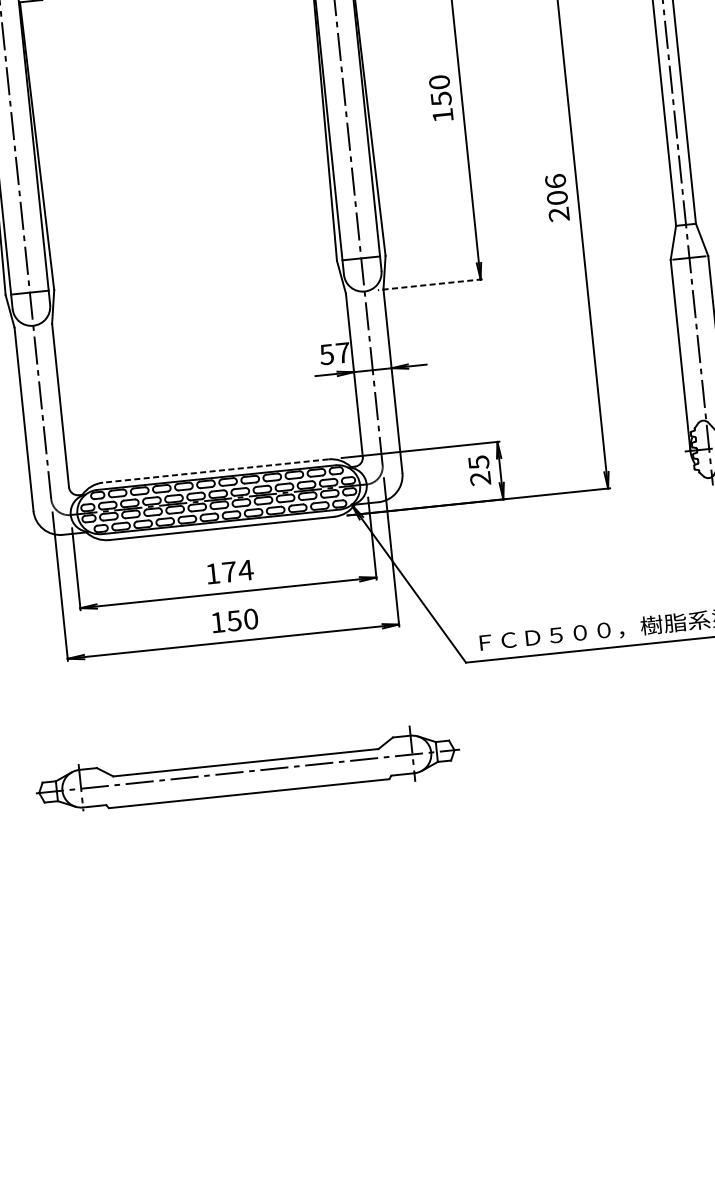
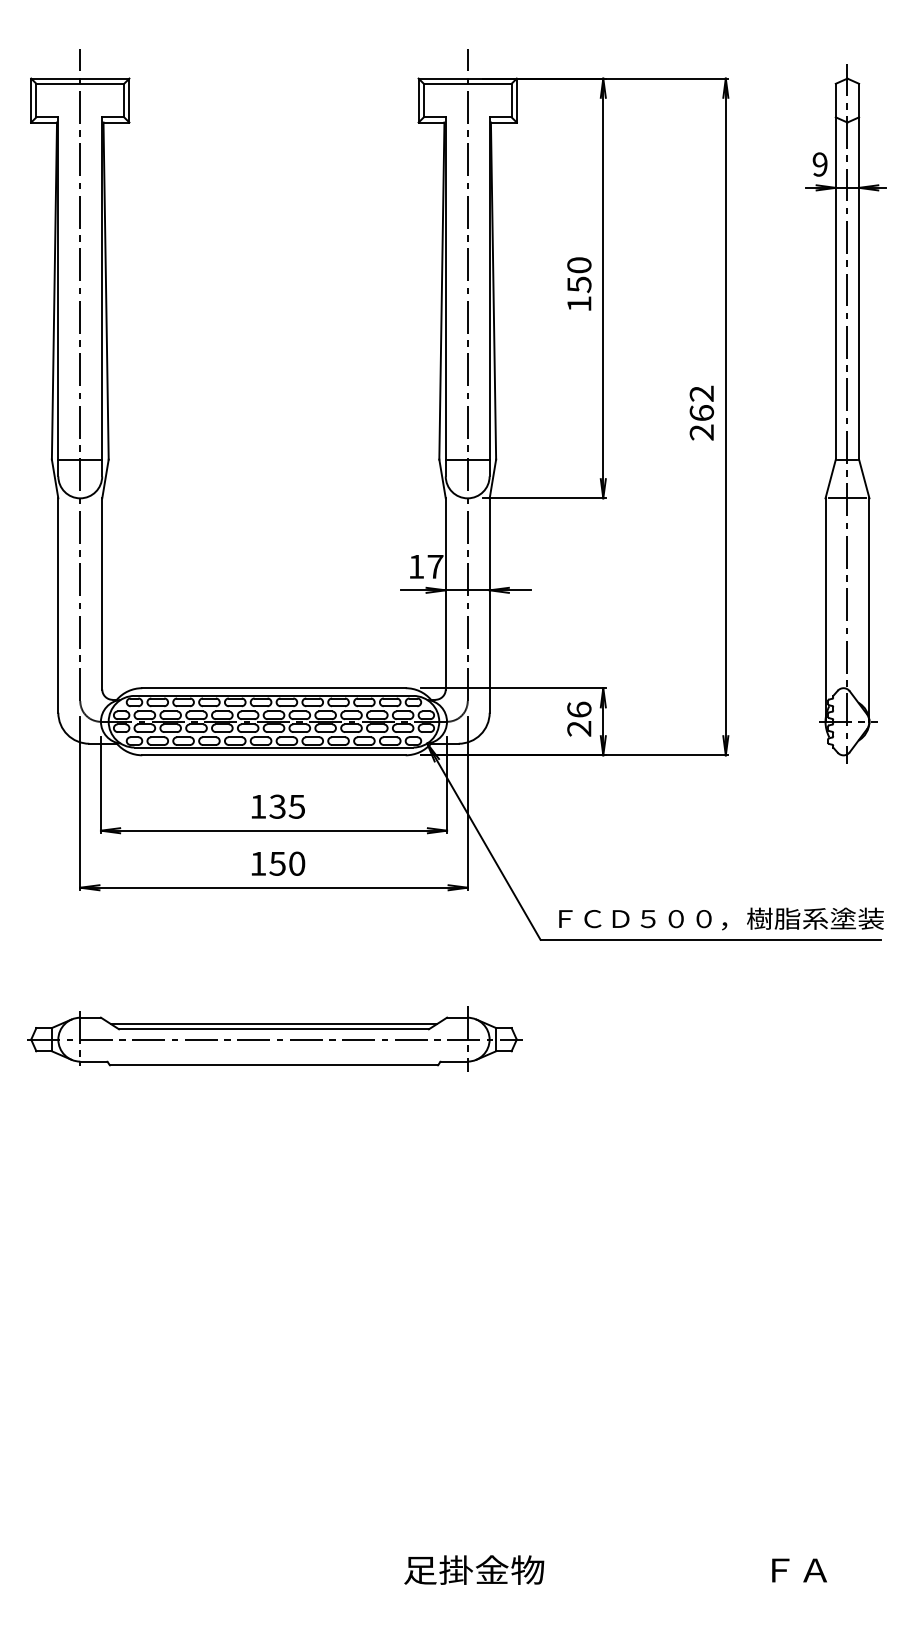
text: (556, 188) -> (701, 402), 206 -> 262
line: (429, 284) -> (543, 498), dashed -> solid
text: (326, 354) -> (416, 566), 57 -> 17
text: (478, 462) -> (579, 709), 25 -> 26
line: (215, 471) -> (273, 688), dashed -> solid
text: (237, 571) -> (287, 806), 174 -> 135
line: (245, 758) -> (274, 1024), added

